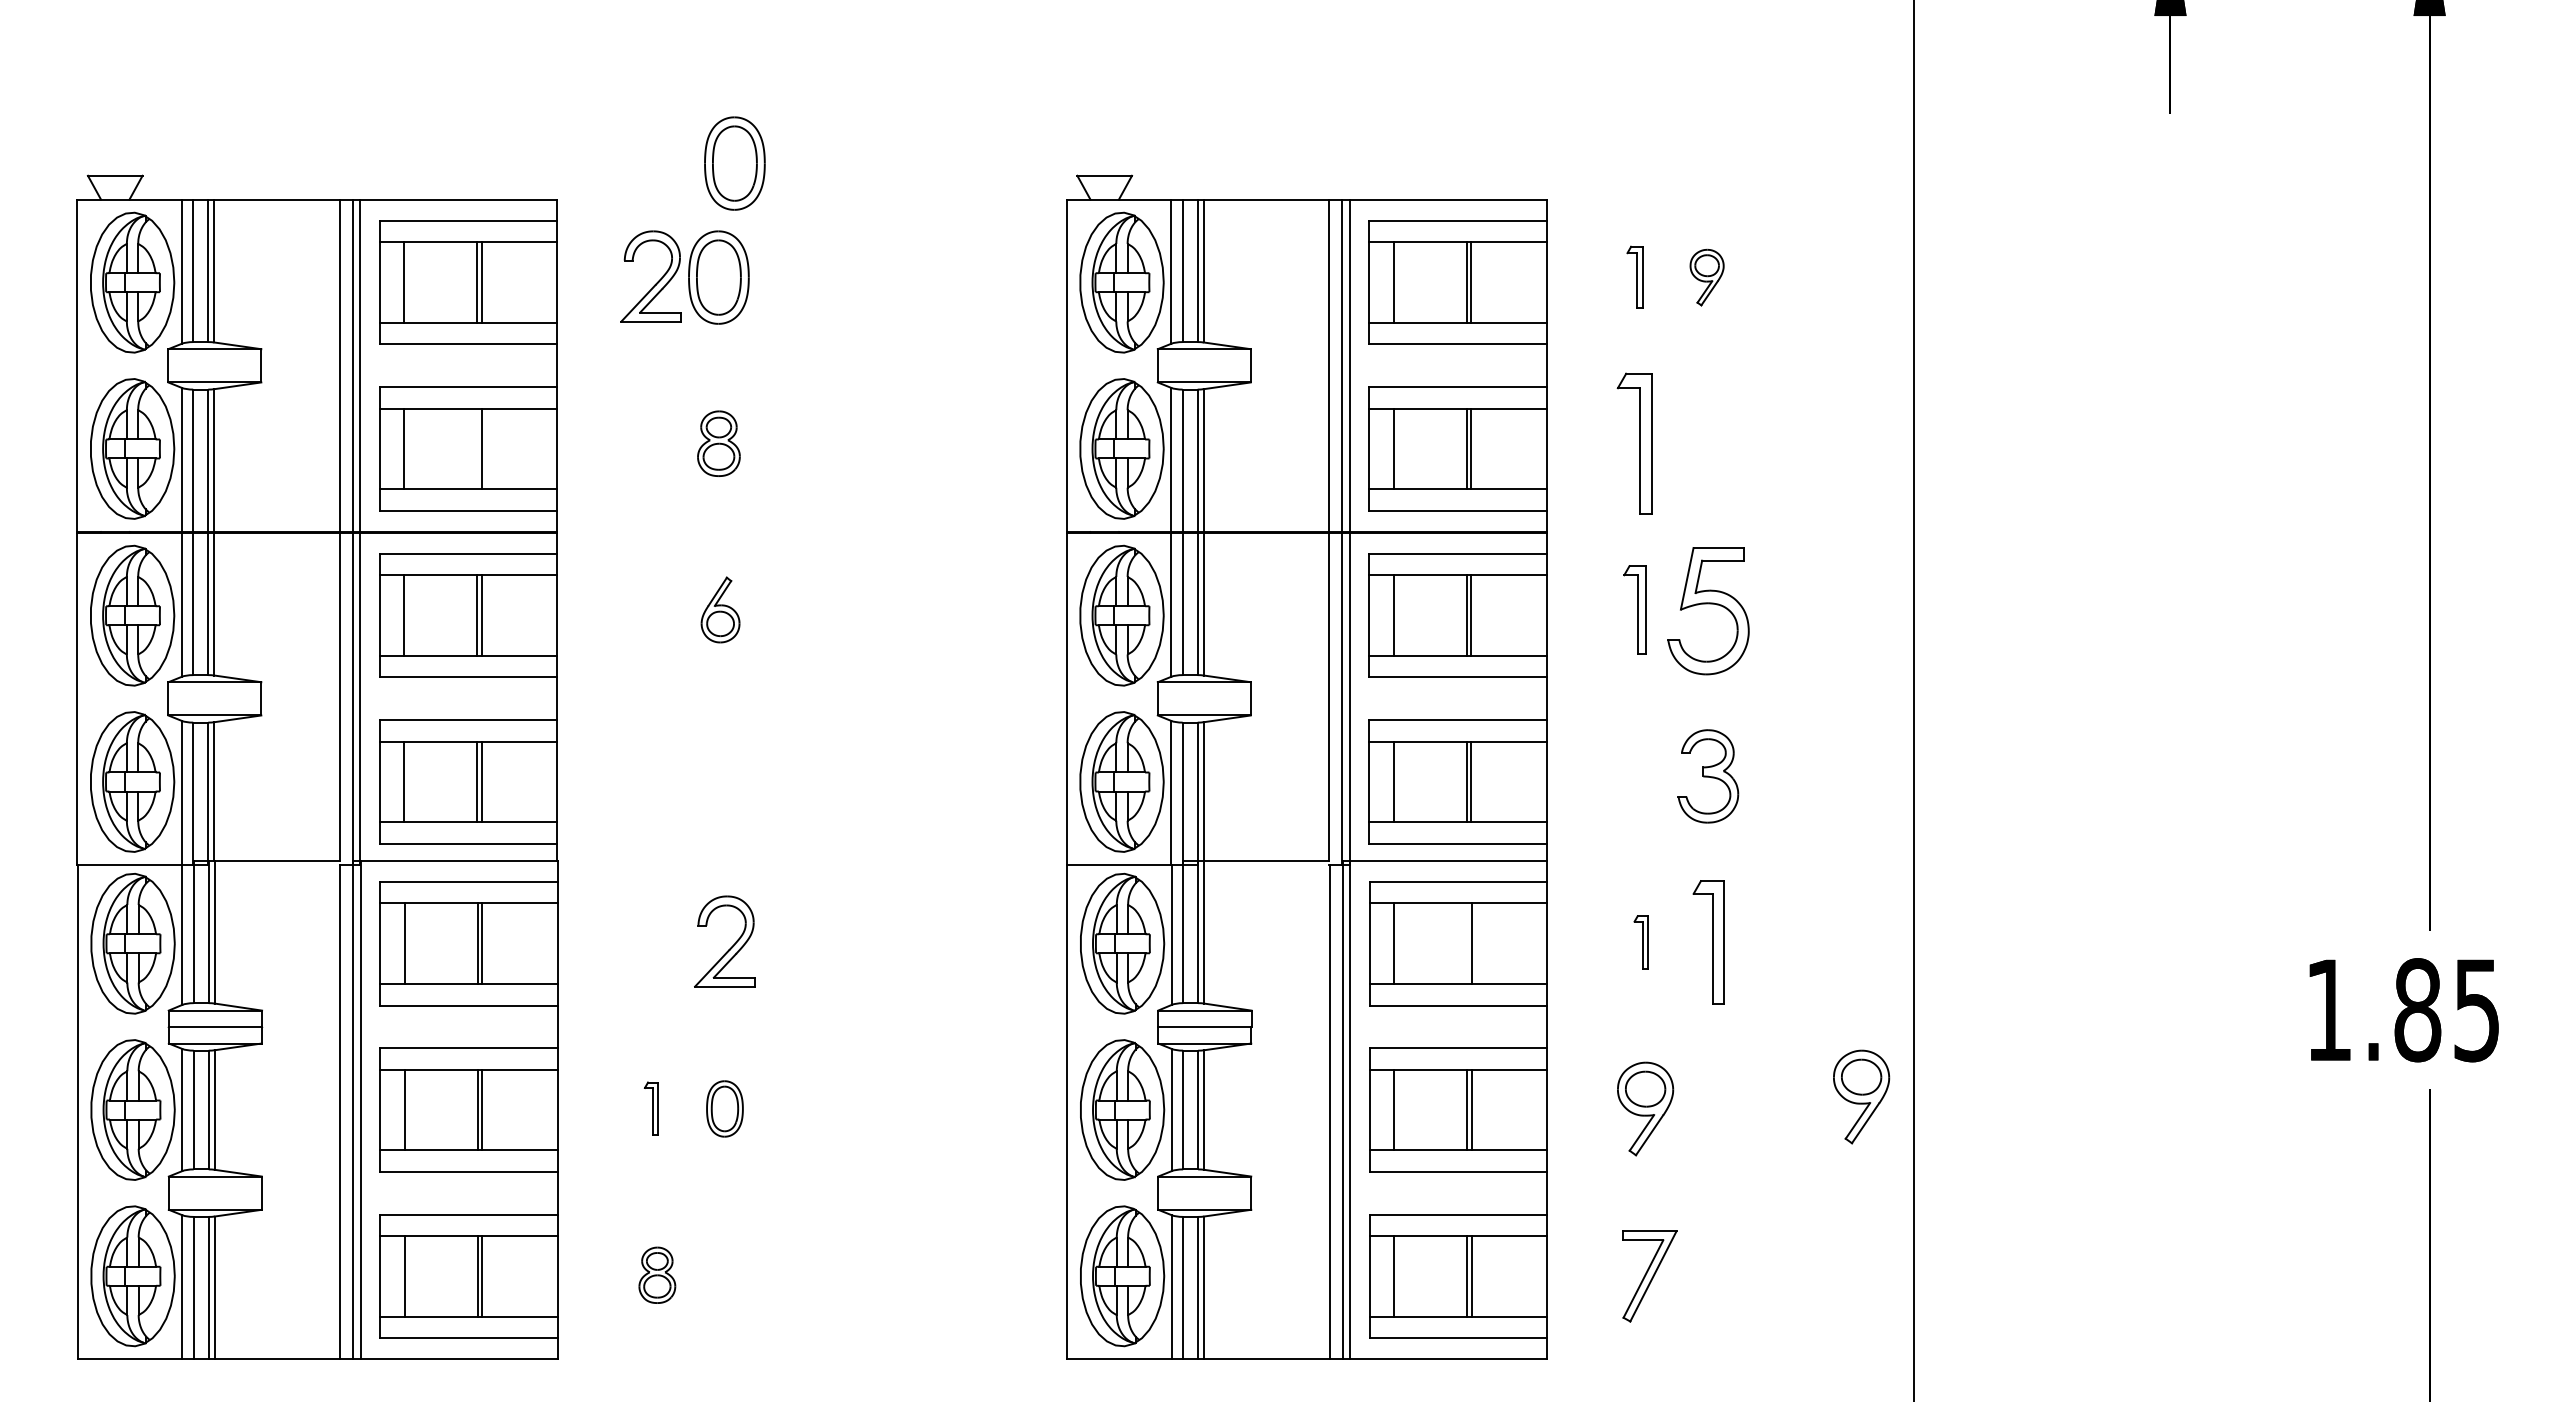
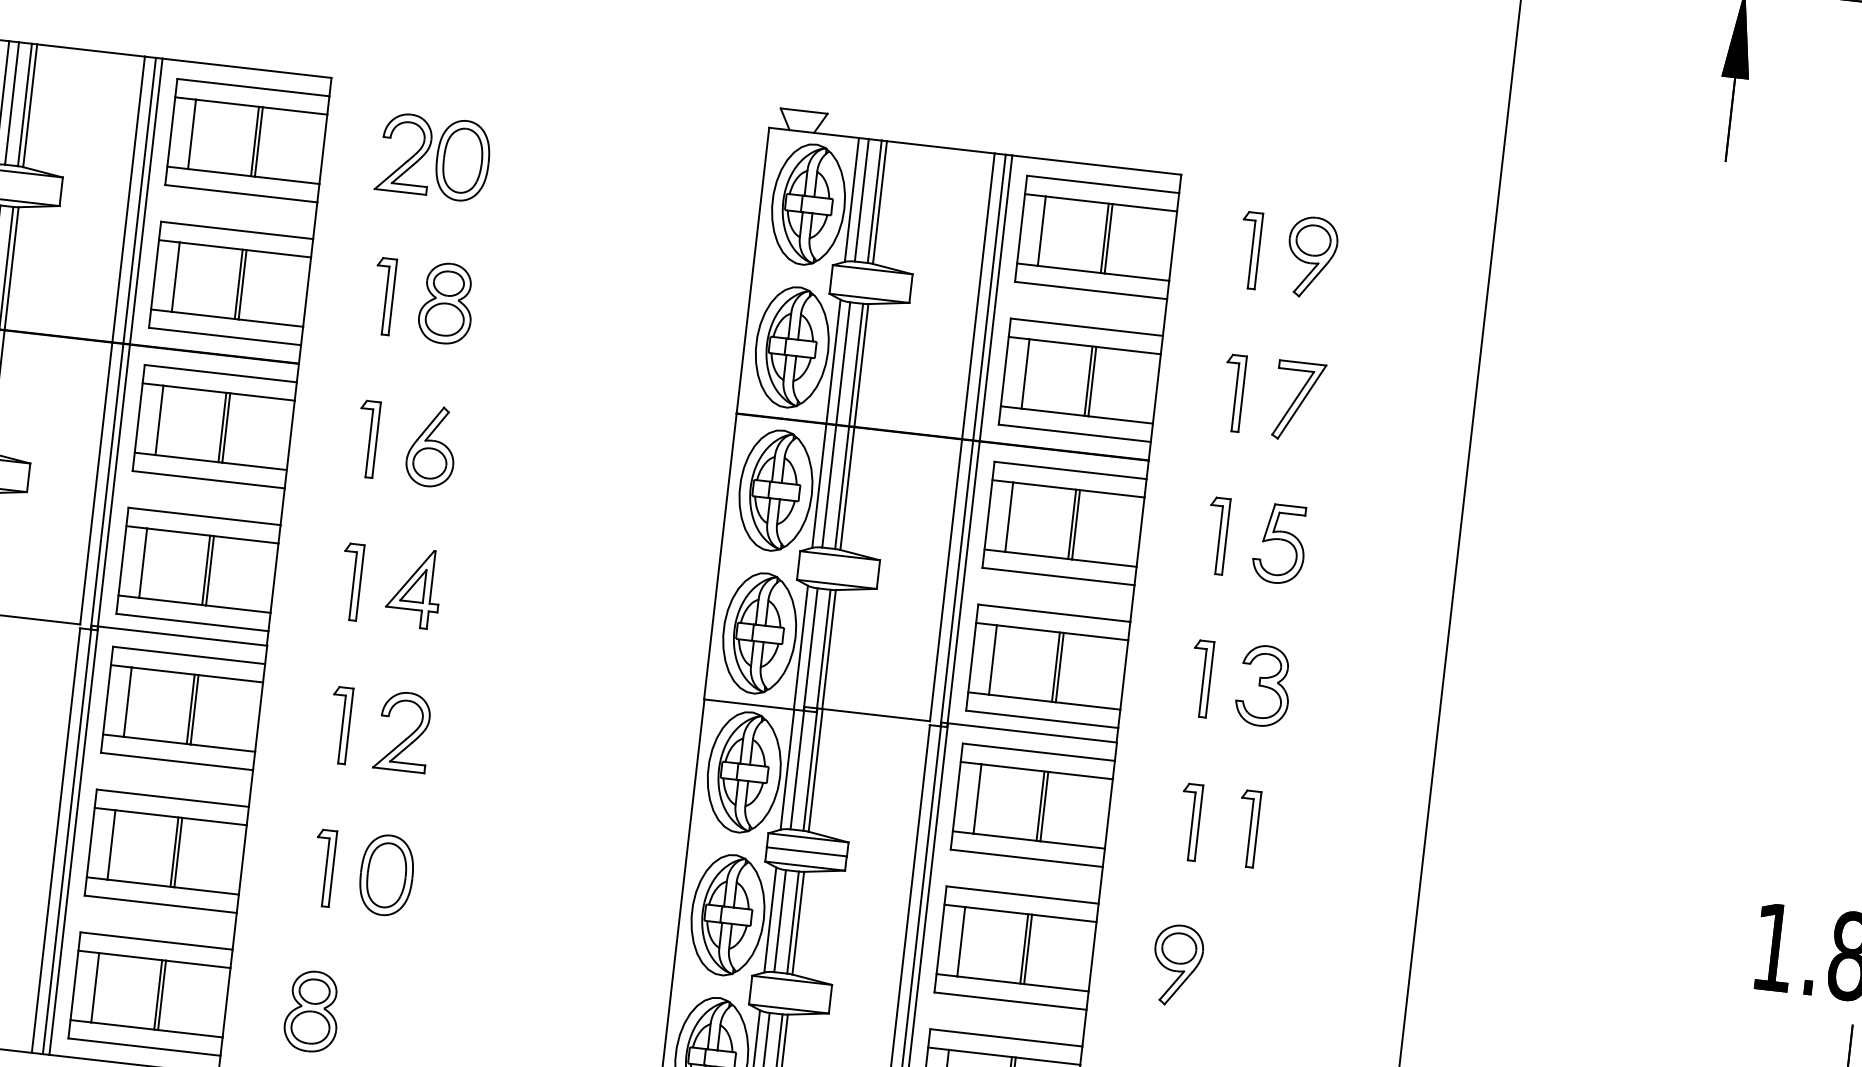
part: (734, 163) -> (487, 64), removed
part: (1634, 277) -> (1249, 250), size x1.43
part: (1706, 277) -> (1311, 257), size x1.67
part: (644, 443) -> (382, 295), added
part: (718, 443) -> (446, 303), size x1.43
part: (1634, 443) -> (1232, 392), size x0.62
part: (1711, 445) -> (1298, 402), added
line: (477, 448) -> (238, 283), added
part: (644, 609) -> (366, 438), added
part: (720, 609) -> (431, 445), size x1.43
part: (1707, 611) -> (1279, 544), size x0.71
part: (718, 774) -> (413, 587), added
part: (644, 775) -> (350, 581), added
part: (1634, 775) -> (1200, 677), added
part: (651, 942) -> (339, 725), added
part: (1640, 942) -> (1189, 822), size x1.67
part: (1708, 942) -> (1247, 828), size x0.71
line: (1467, 943) -> (1040, 805), added
part: (1861, 1096) -> (1364, 975), removed
part: (650, 1108) -> (322, 867), size x1.67
part: (724, 1108) -> (386, 874), size x1.67
part: (657, 1275) -> (312, 1011), size x1.67

